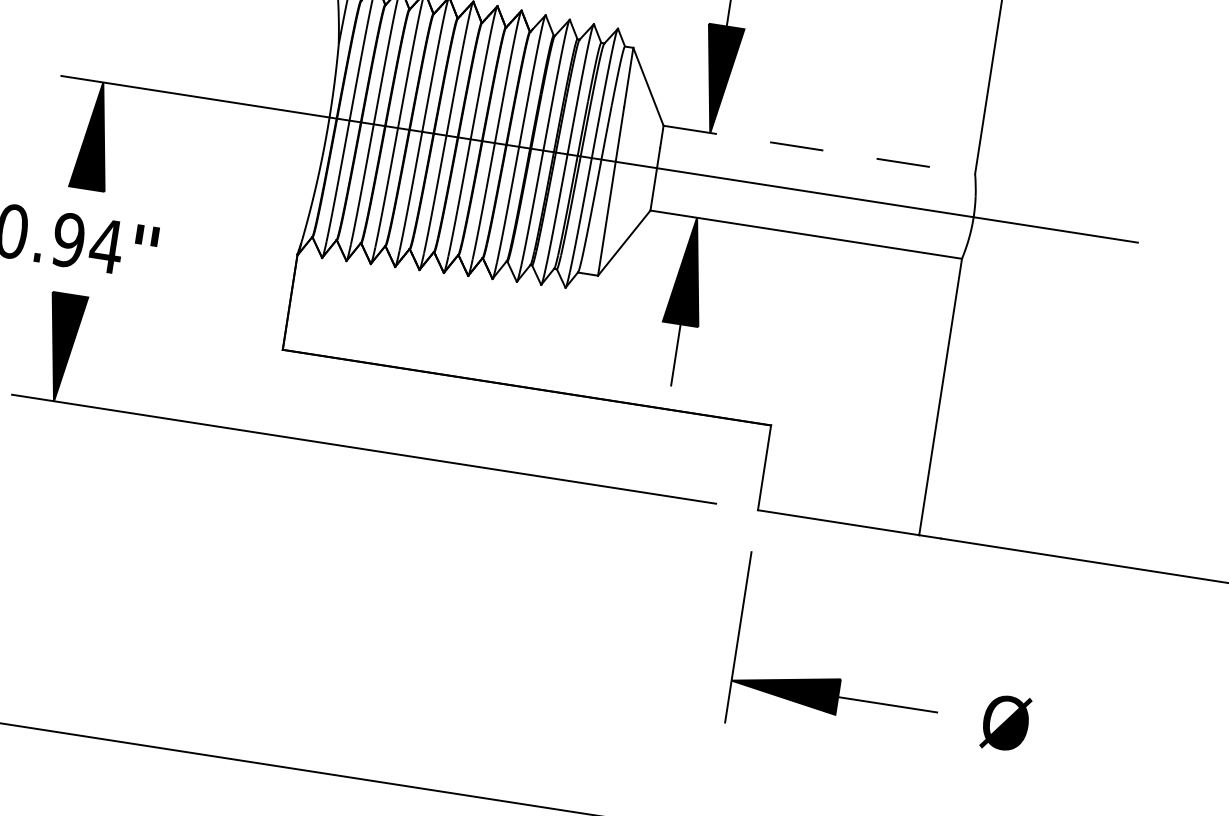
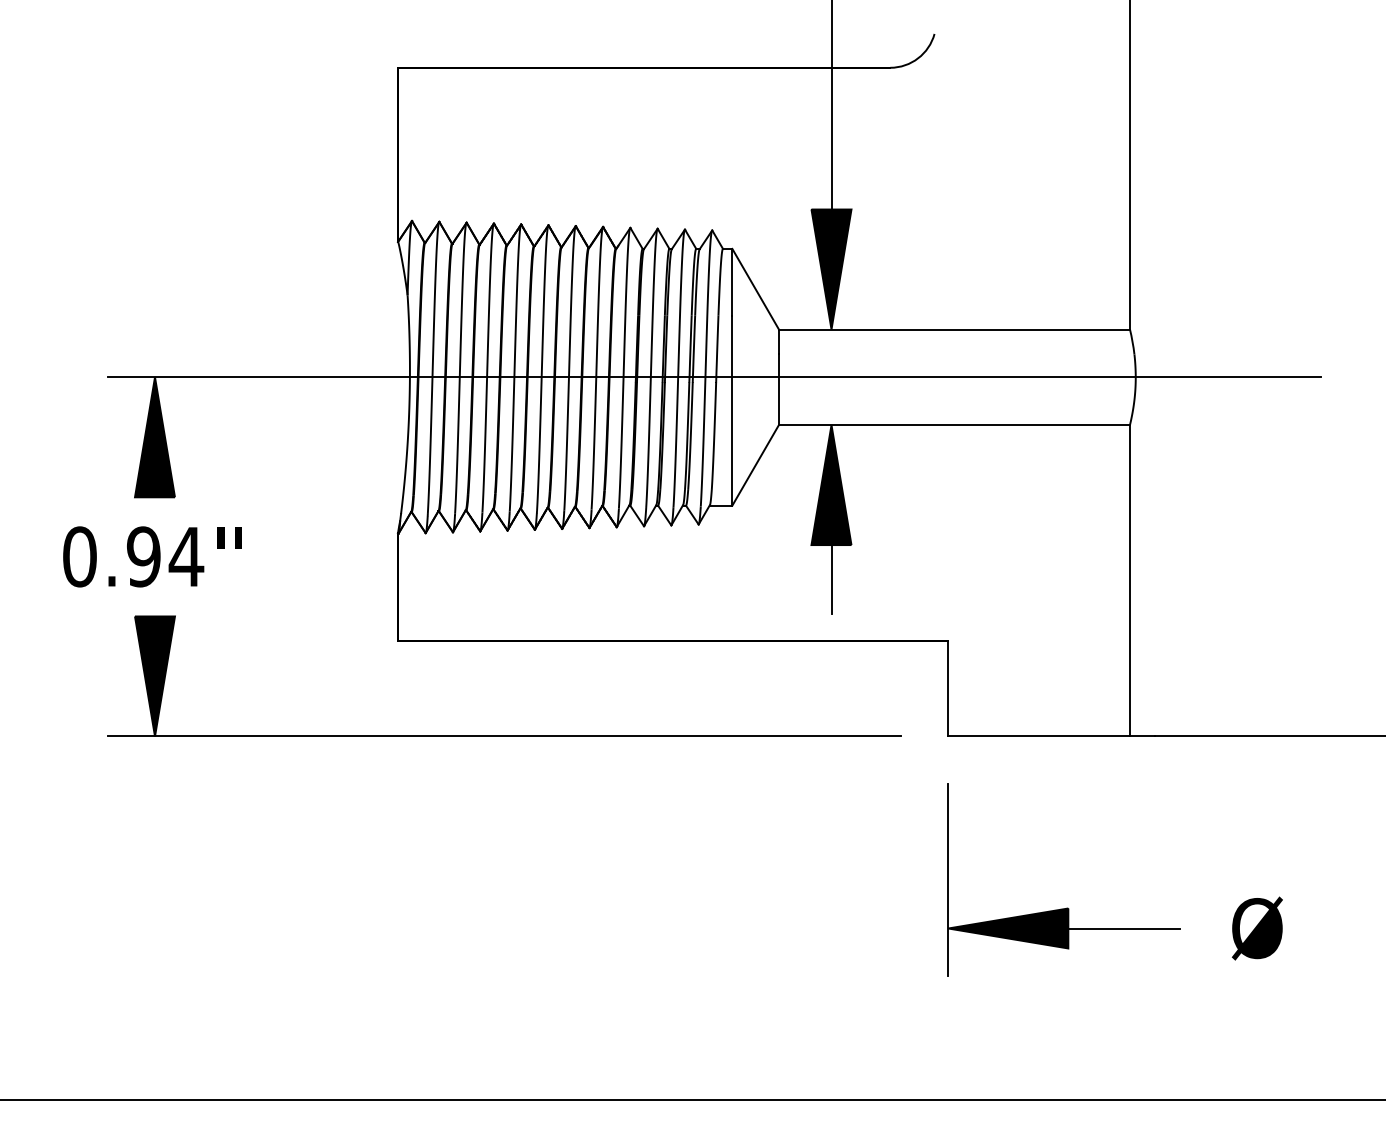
line: (819, 149) -> (954, 329), dashed -> solid

